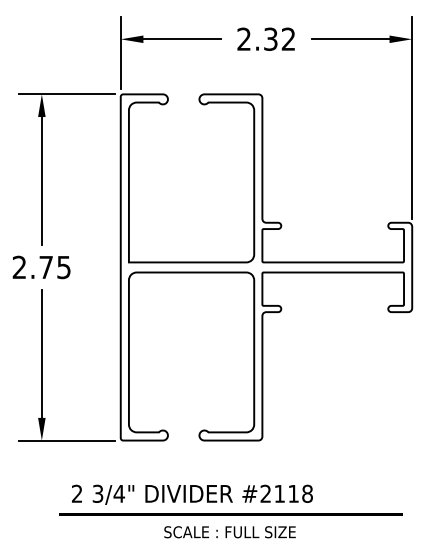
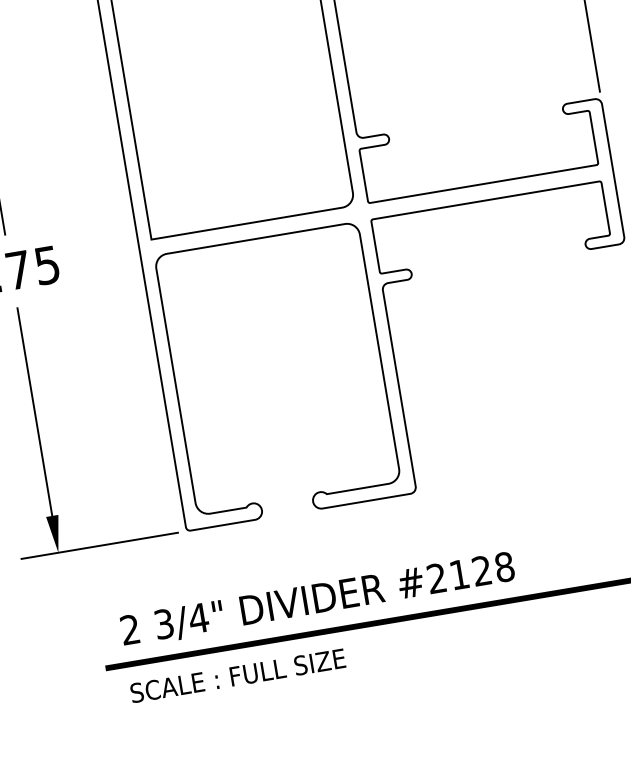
text: (293, 493) -> (481, 570), #2118 -> #2128
text: (229, 532) -> (237, 676), moved

